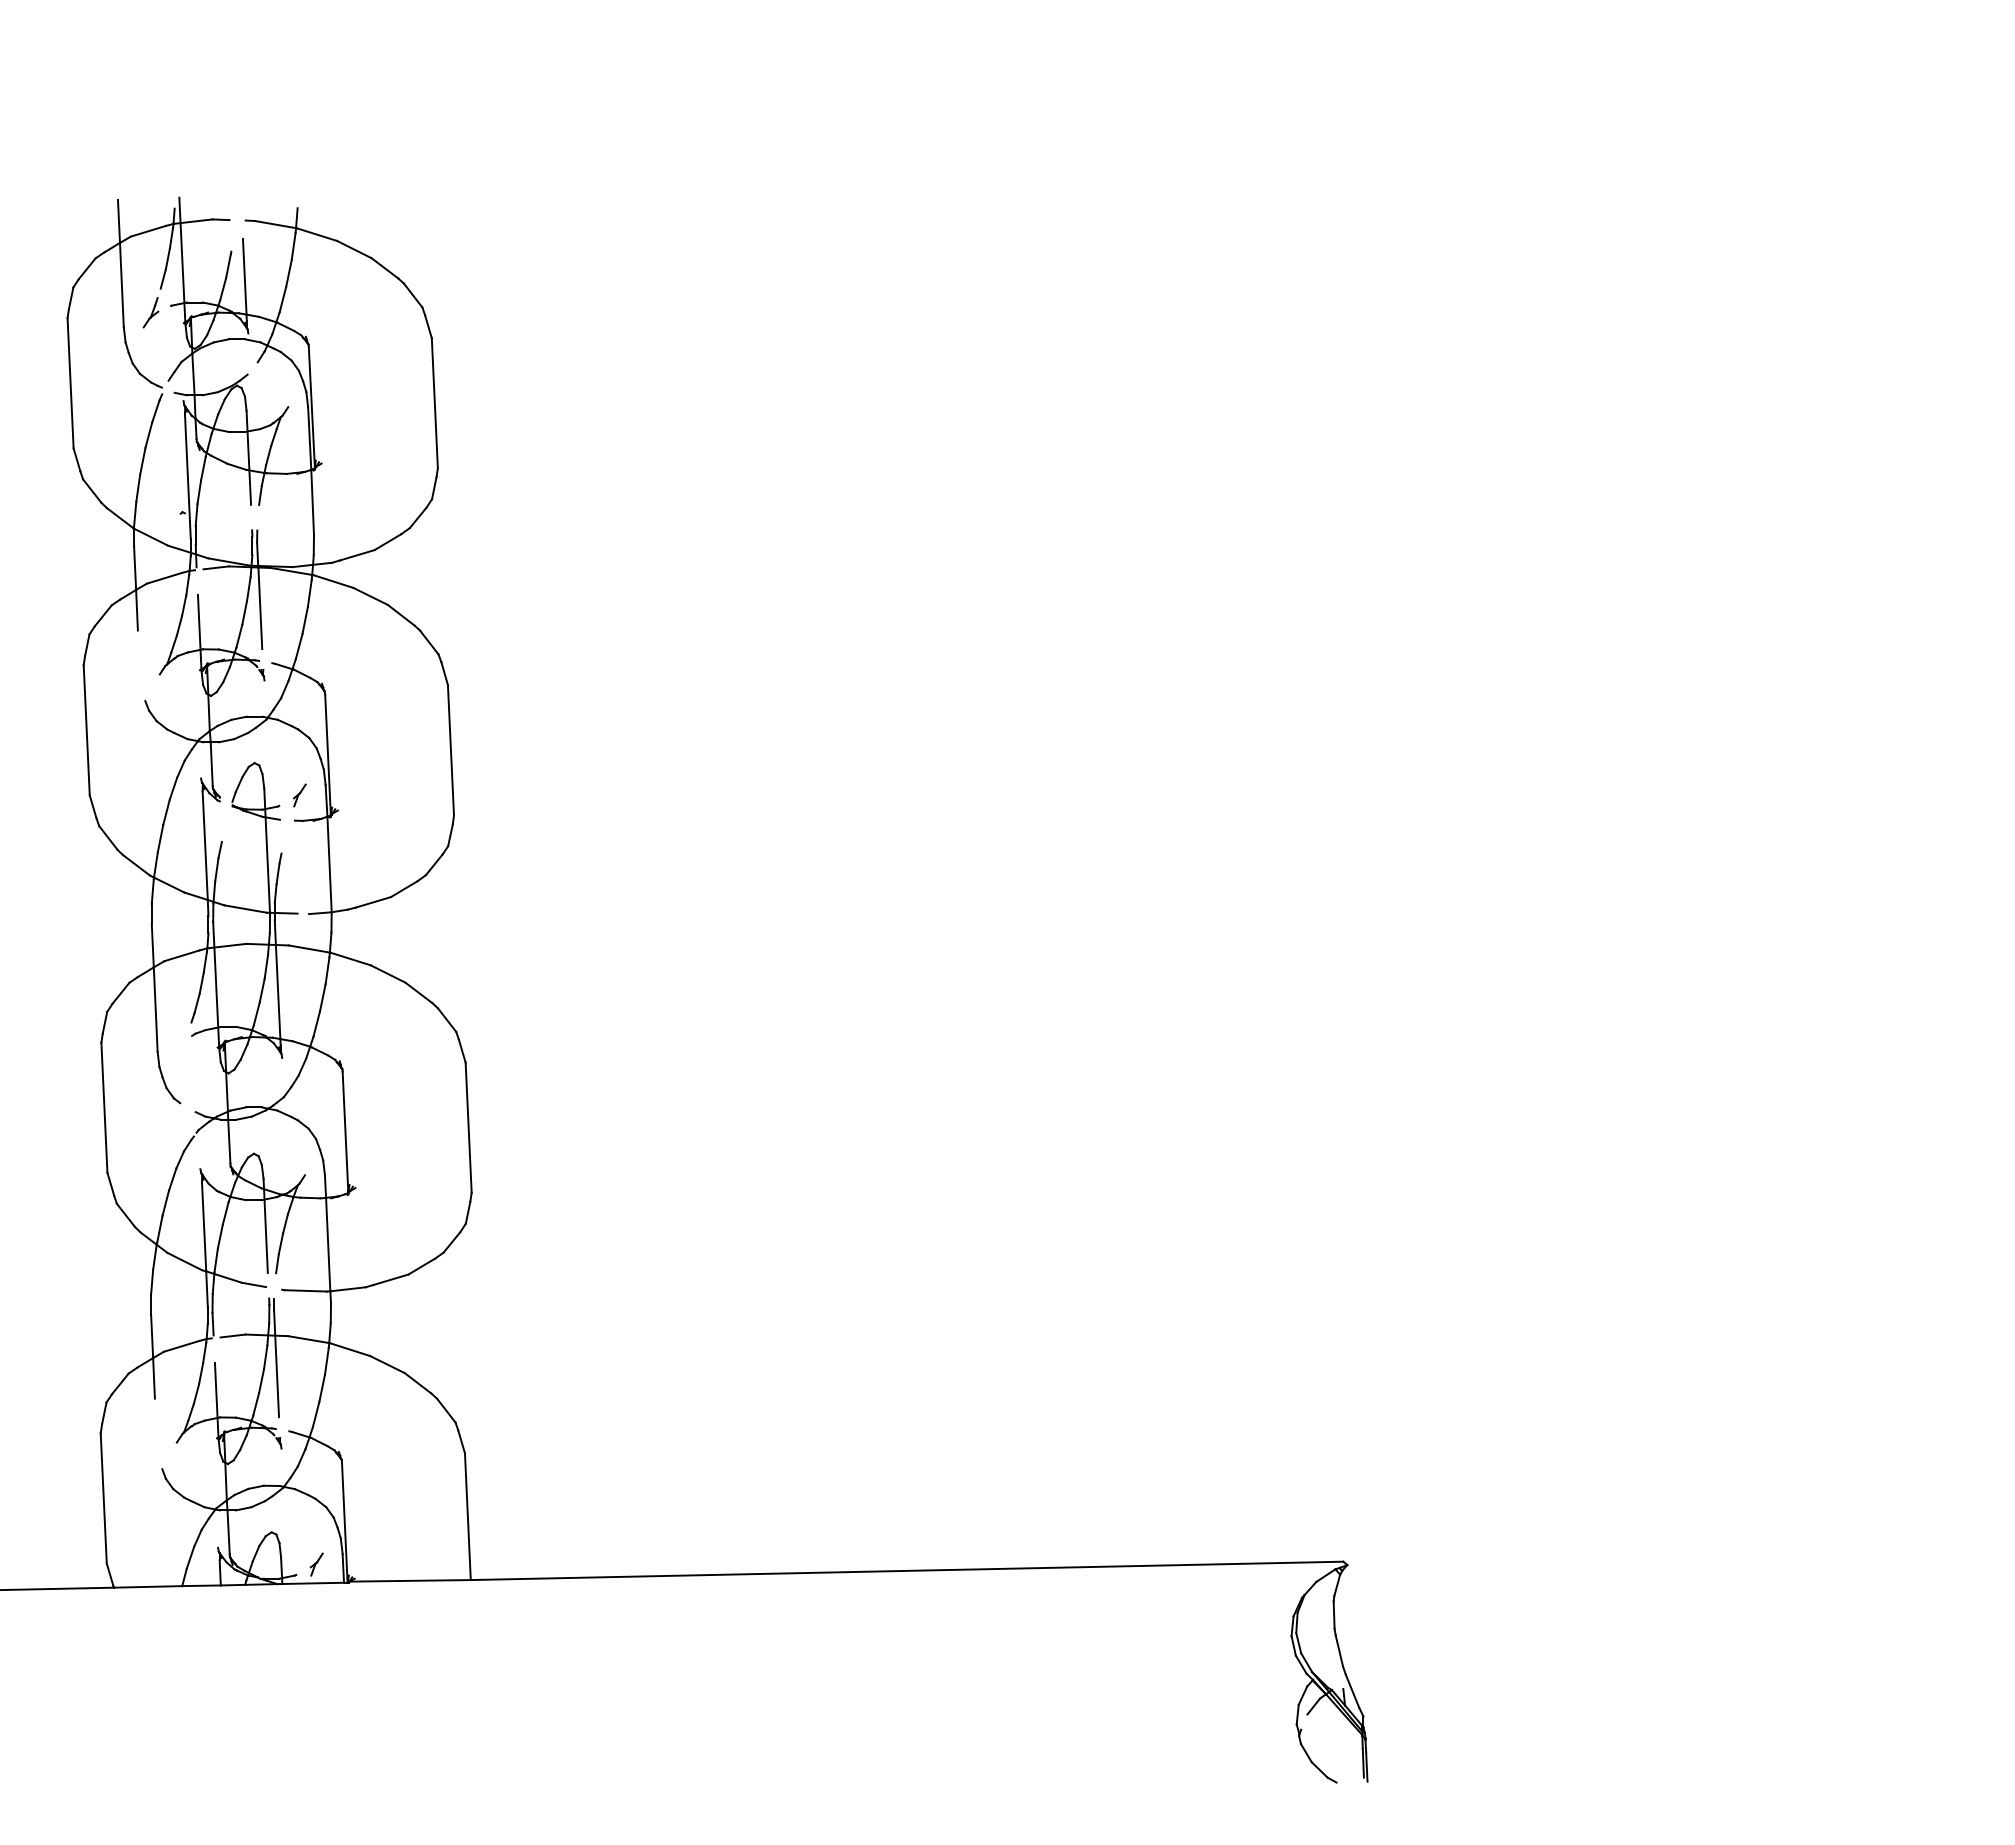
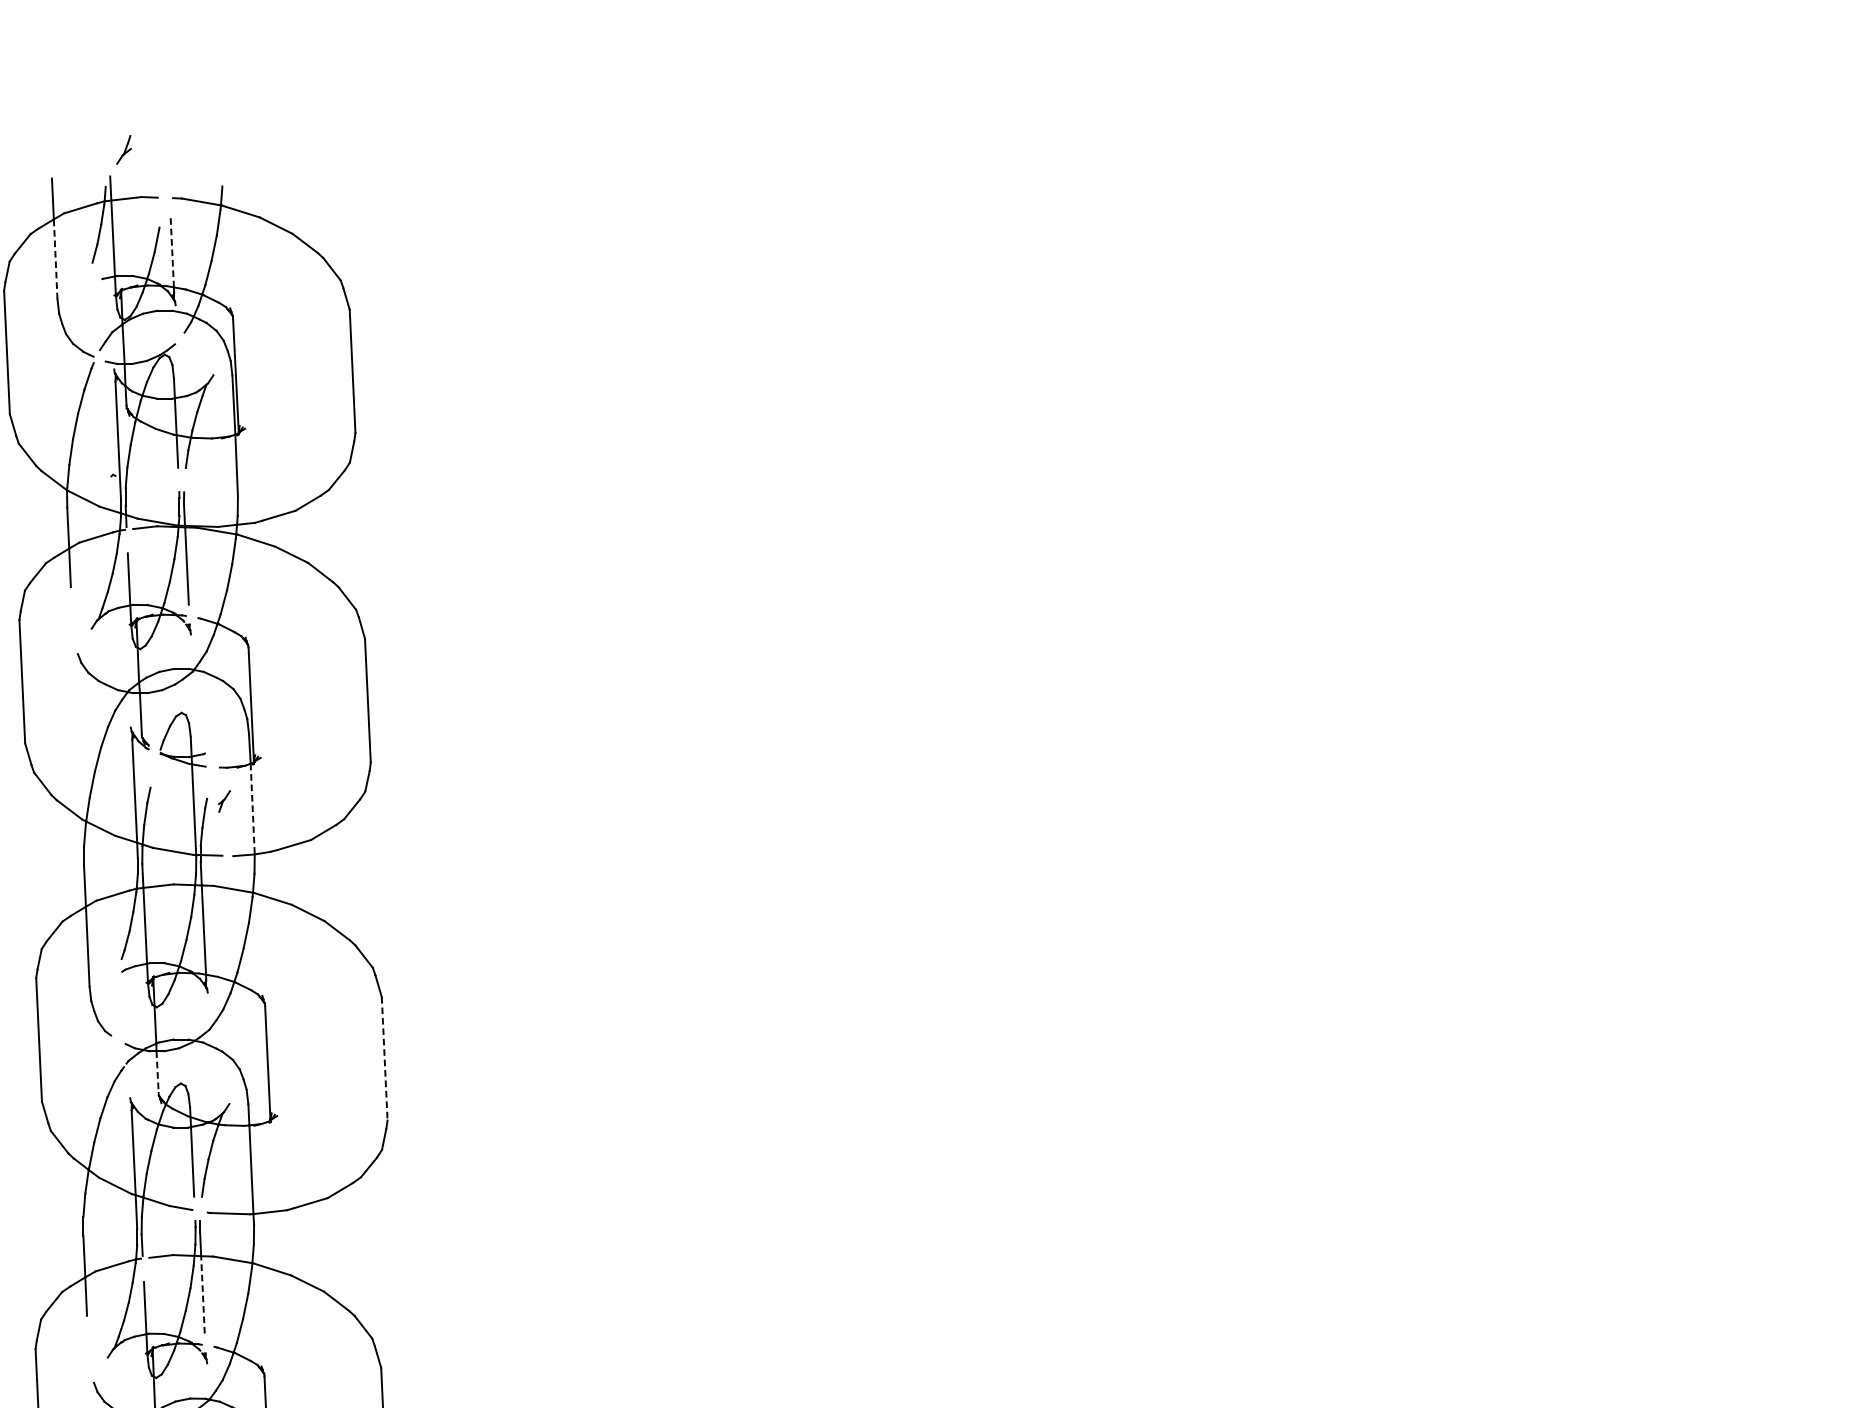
line: (244, 276) -> (172, 251), solid -> dashed
line: (121, 284) -> (55, 258), solid -> dashed
part: (150, 312) -> (123, 149), moved
part: (299, 795) -> (224, 801), moved
line: (329, 864) -> (252, 809), solid -> dashed
line: (468, 1128) -> (384, 1059), solid -> dashed
line: (229, 1141) -> (157, 1071), solid -> dashed
line: (277, 1376) -> (203, 1294), solid -> dashed

